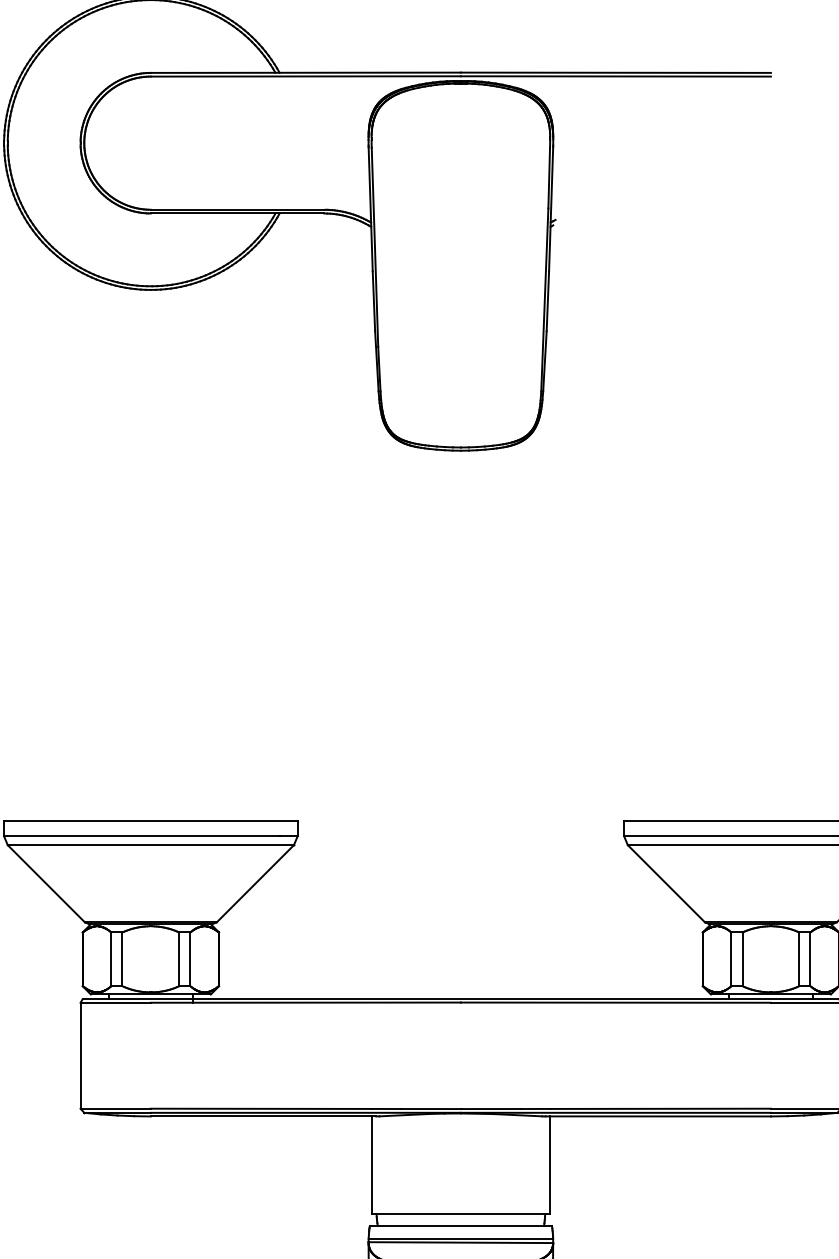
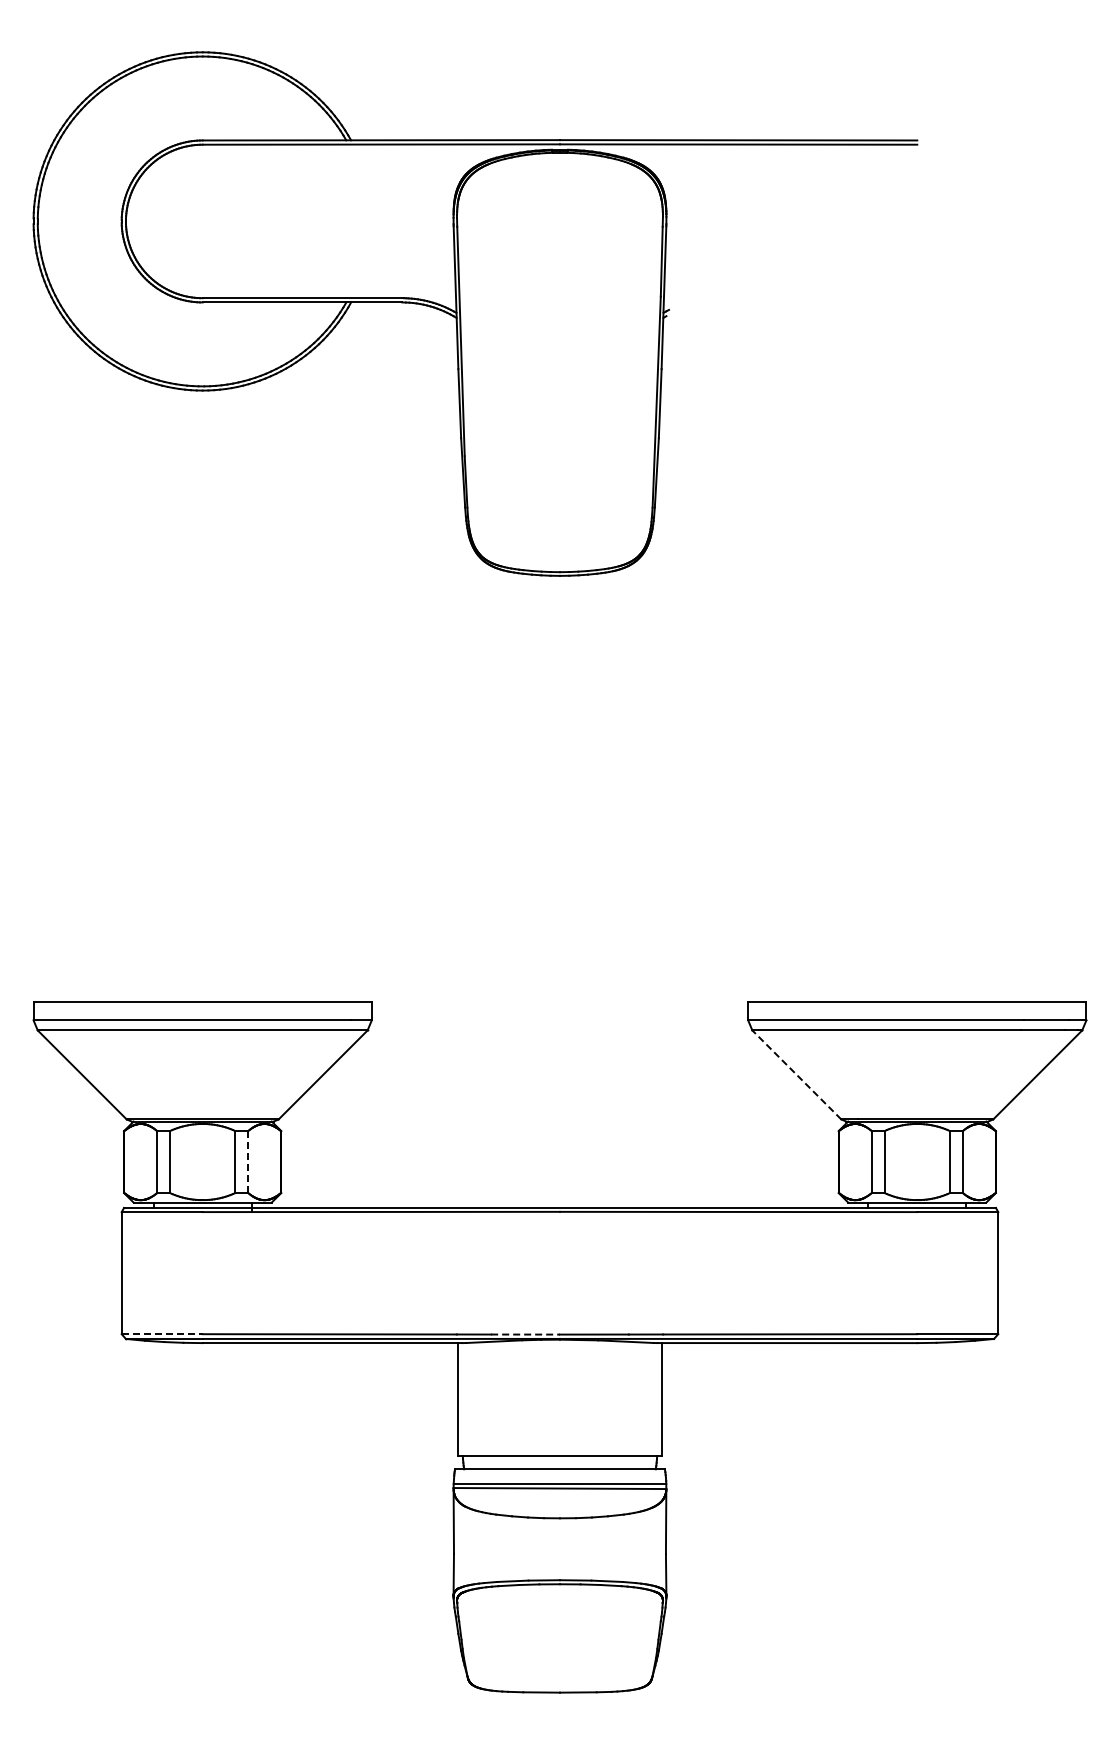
line: (666, 883) -> (796, 1074), solid -> dashed
line: (190, 959) -> (248, 1162), solid -> dashed
line: (115, 1108) -> (162, 1334), solid -> dashed
line: (431, 1108) -> (526, 1334), solid -> dashed

